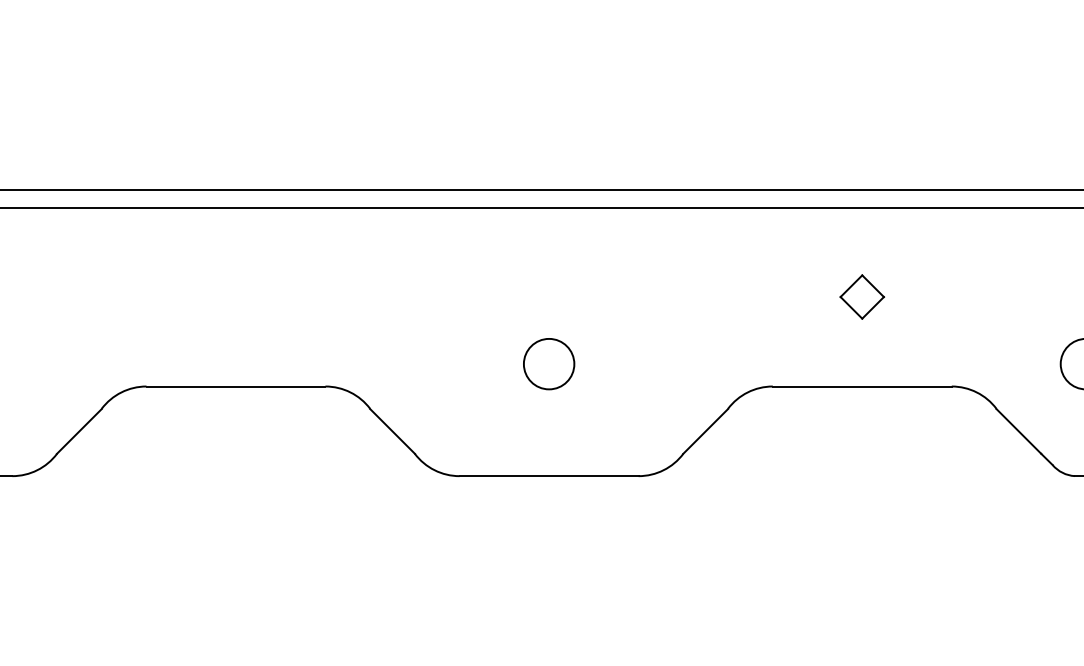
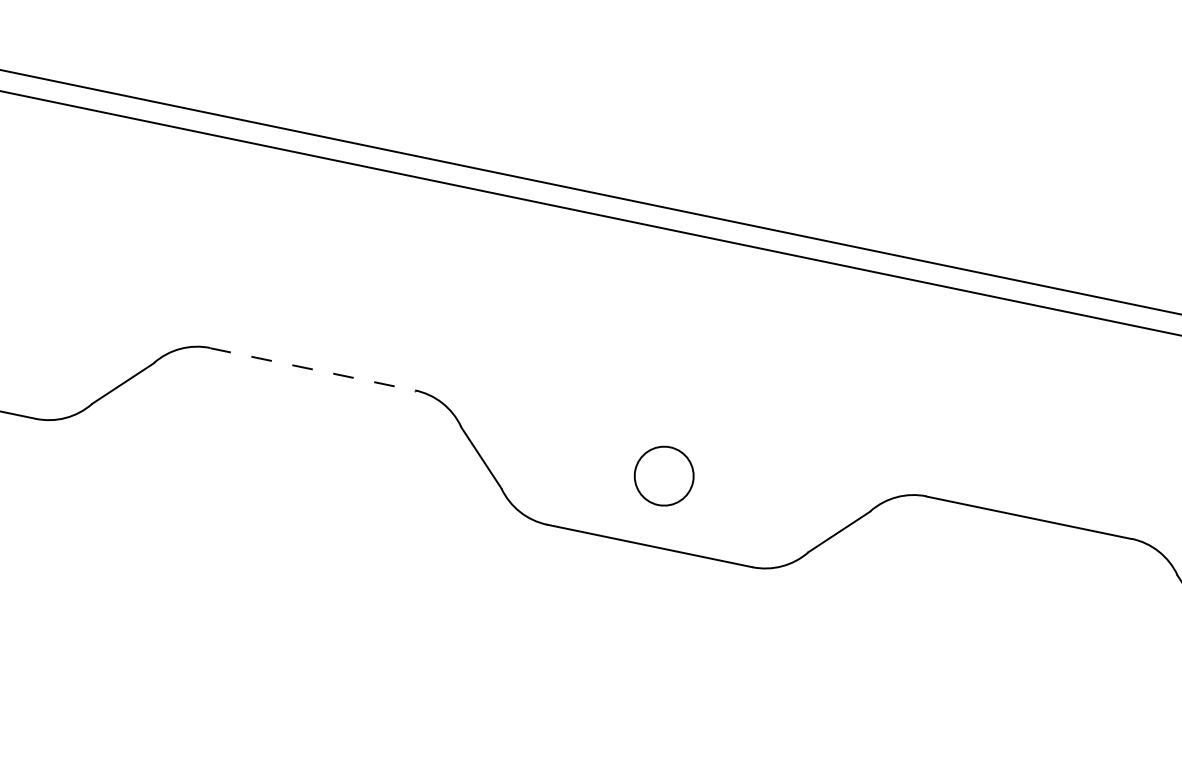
part: (861, 296) -> (1049, 414), removed
circle: (549, 364) -> (664, 476), moved
line: (236, 386) -> (313, 369), solid -> dashed

